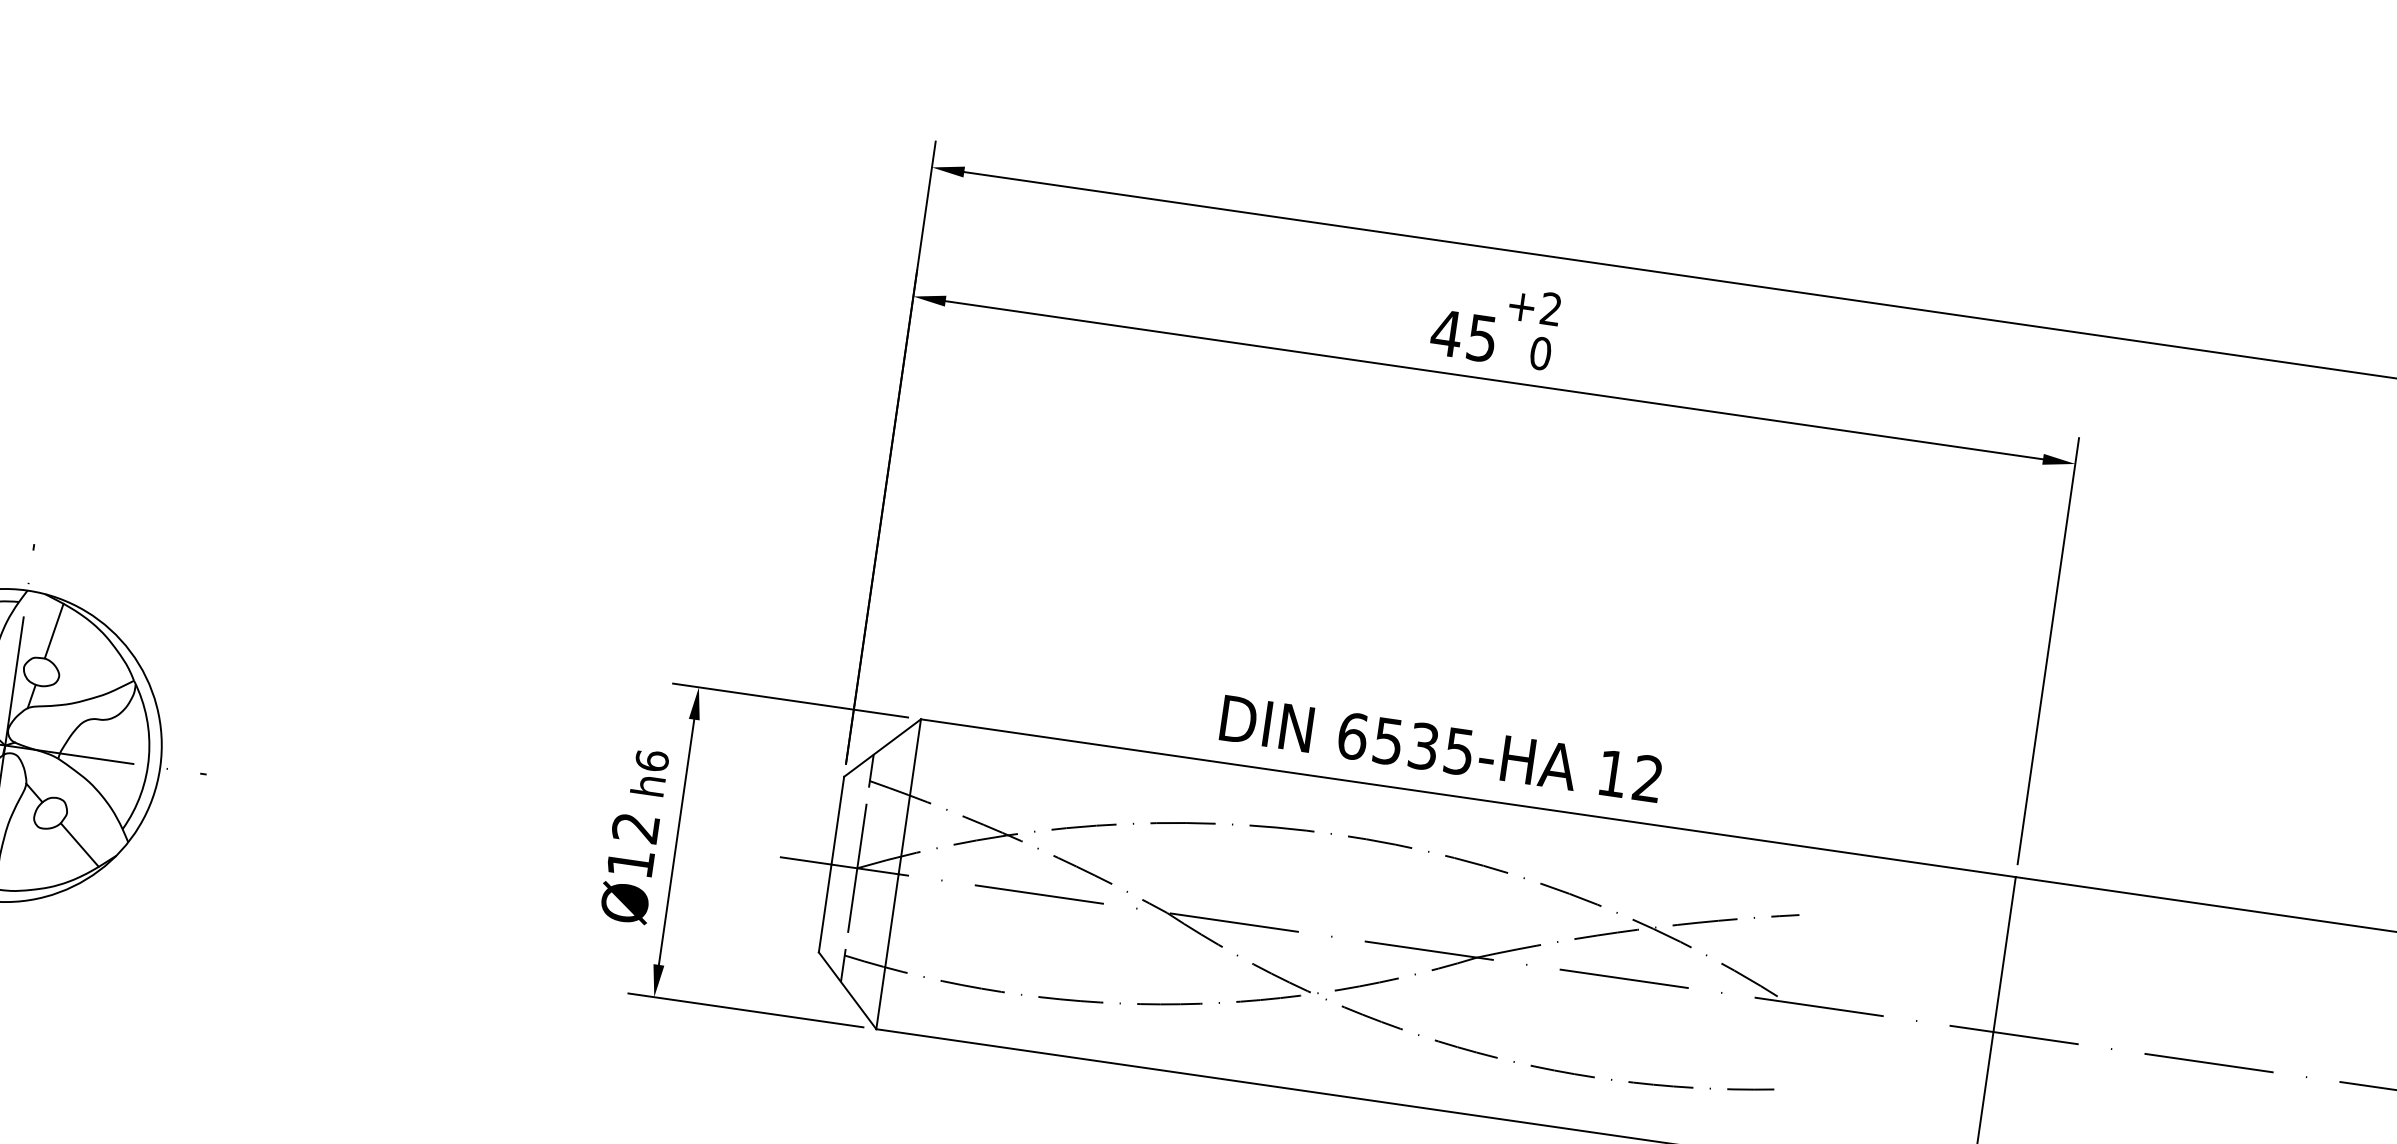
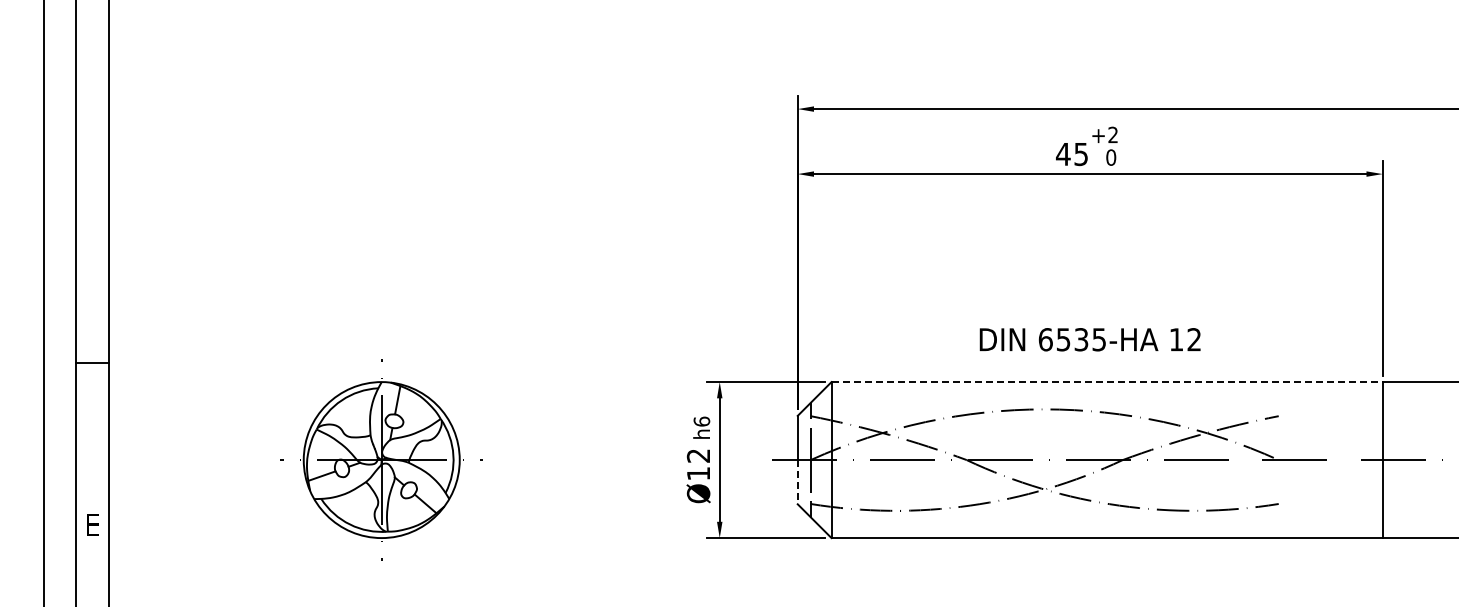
text: (1439, 748) -> (1089, 339), moved
line: (1468, 799) -> (1107, 382), solid -> dashed
line: (824, 909) -> (797, 482), solid -> dashed

